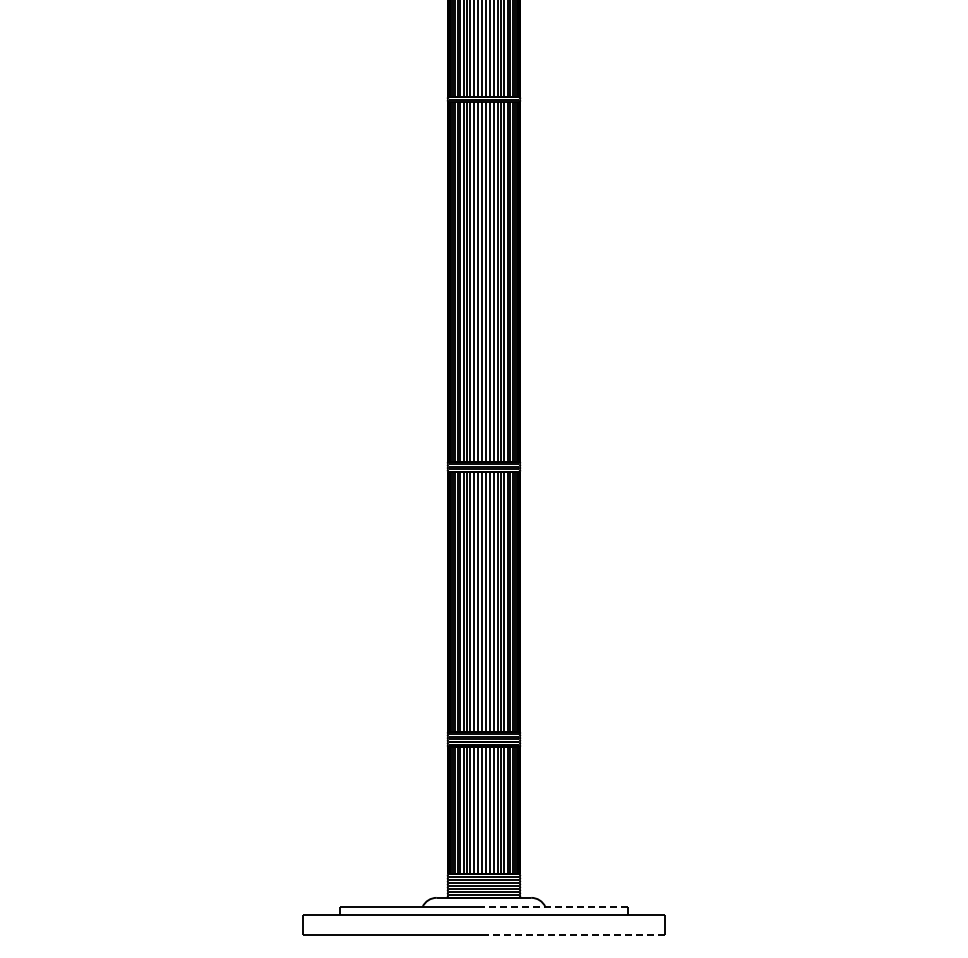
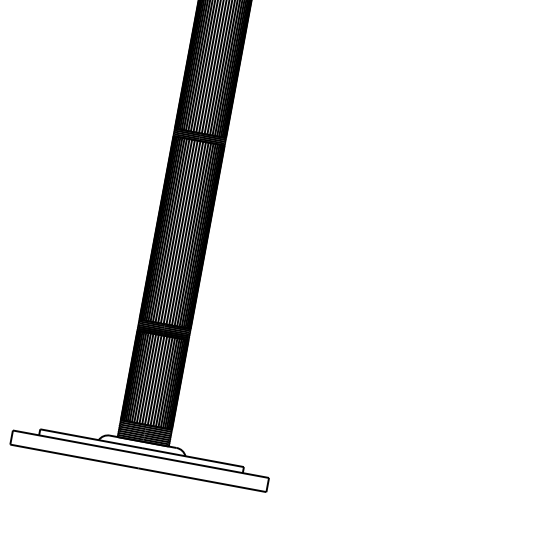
line: (555, 906) -> (192, 457), dashed -> solid
line: (574, 935) -> (202, 480), dashed -> solid

